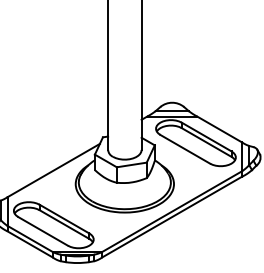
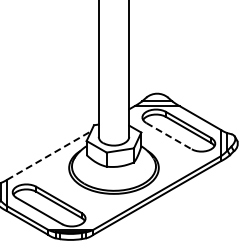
line: (185, 149) -> (169, 136), solid -> dashed
line: (54, 170) -> (49, 155), solid -> dashed

